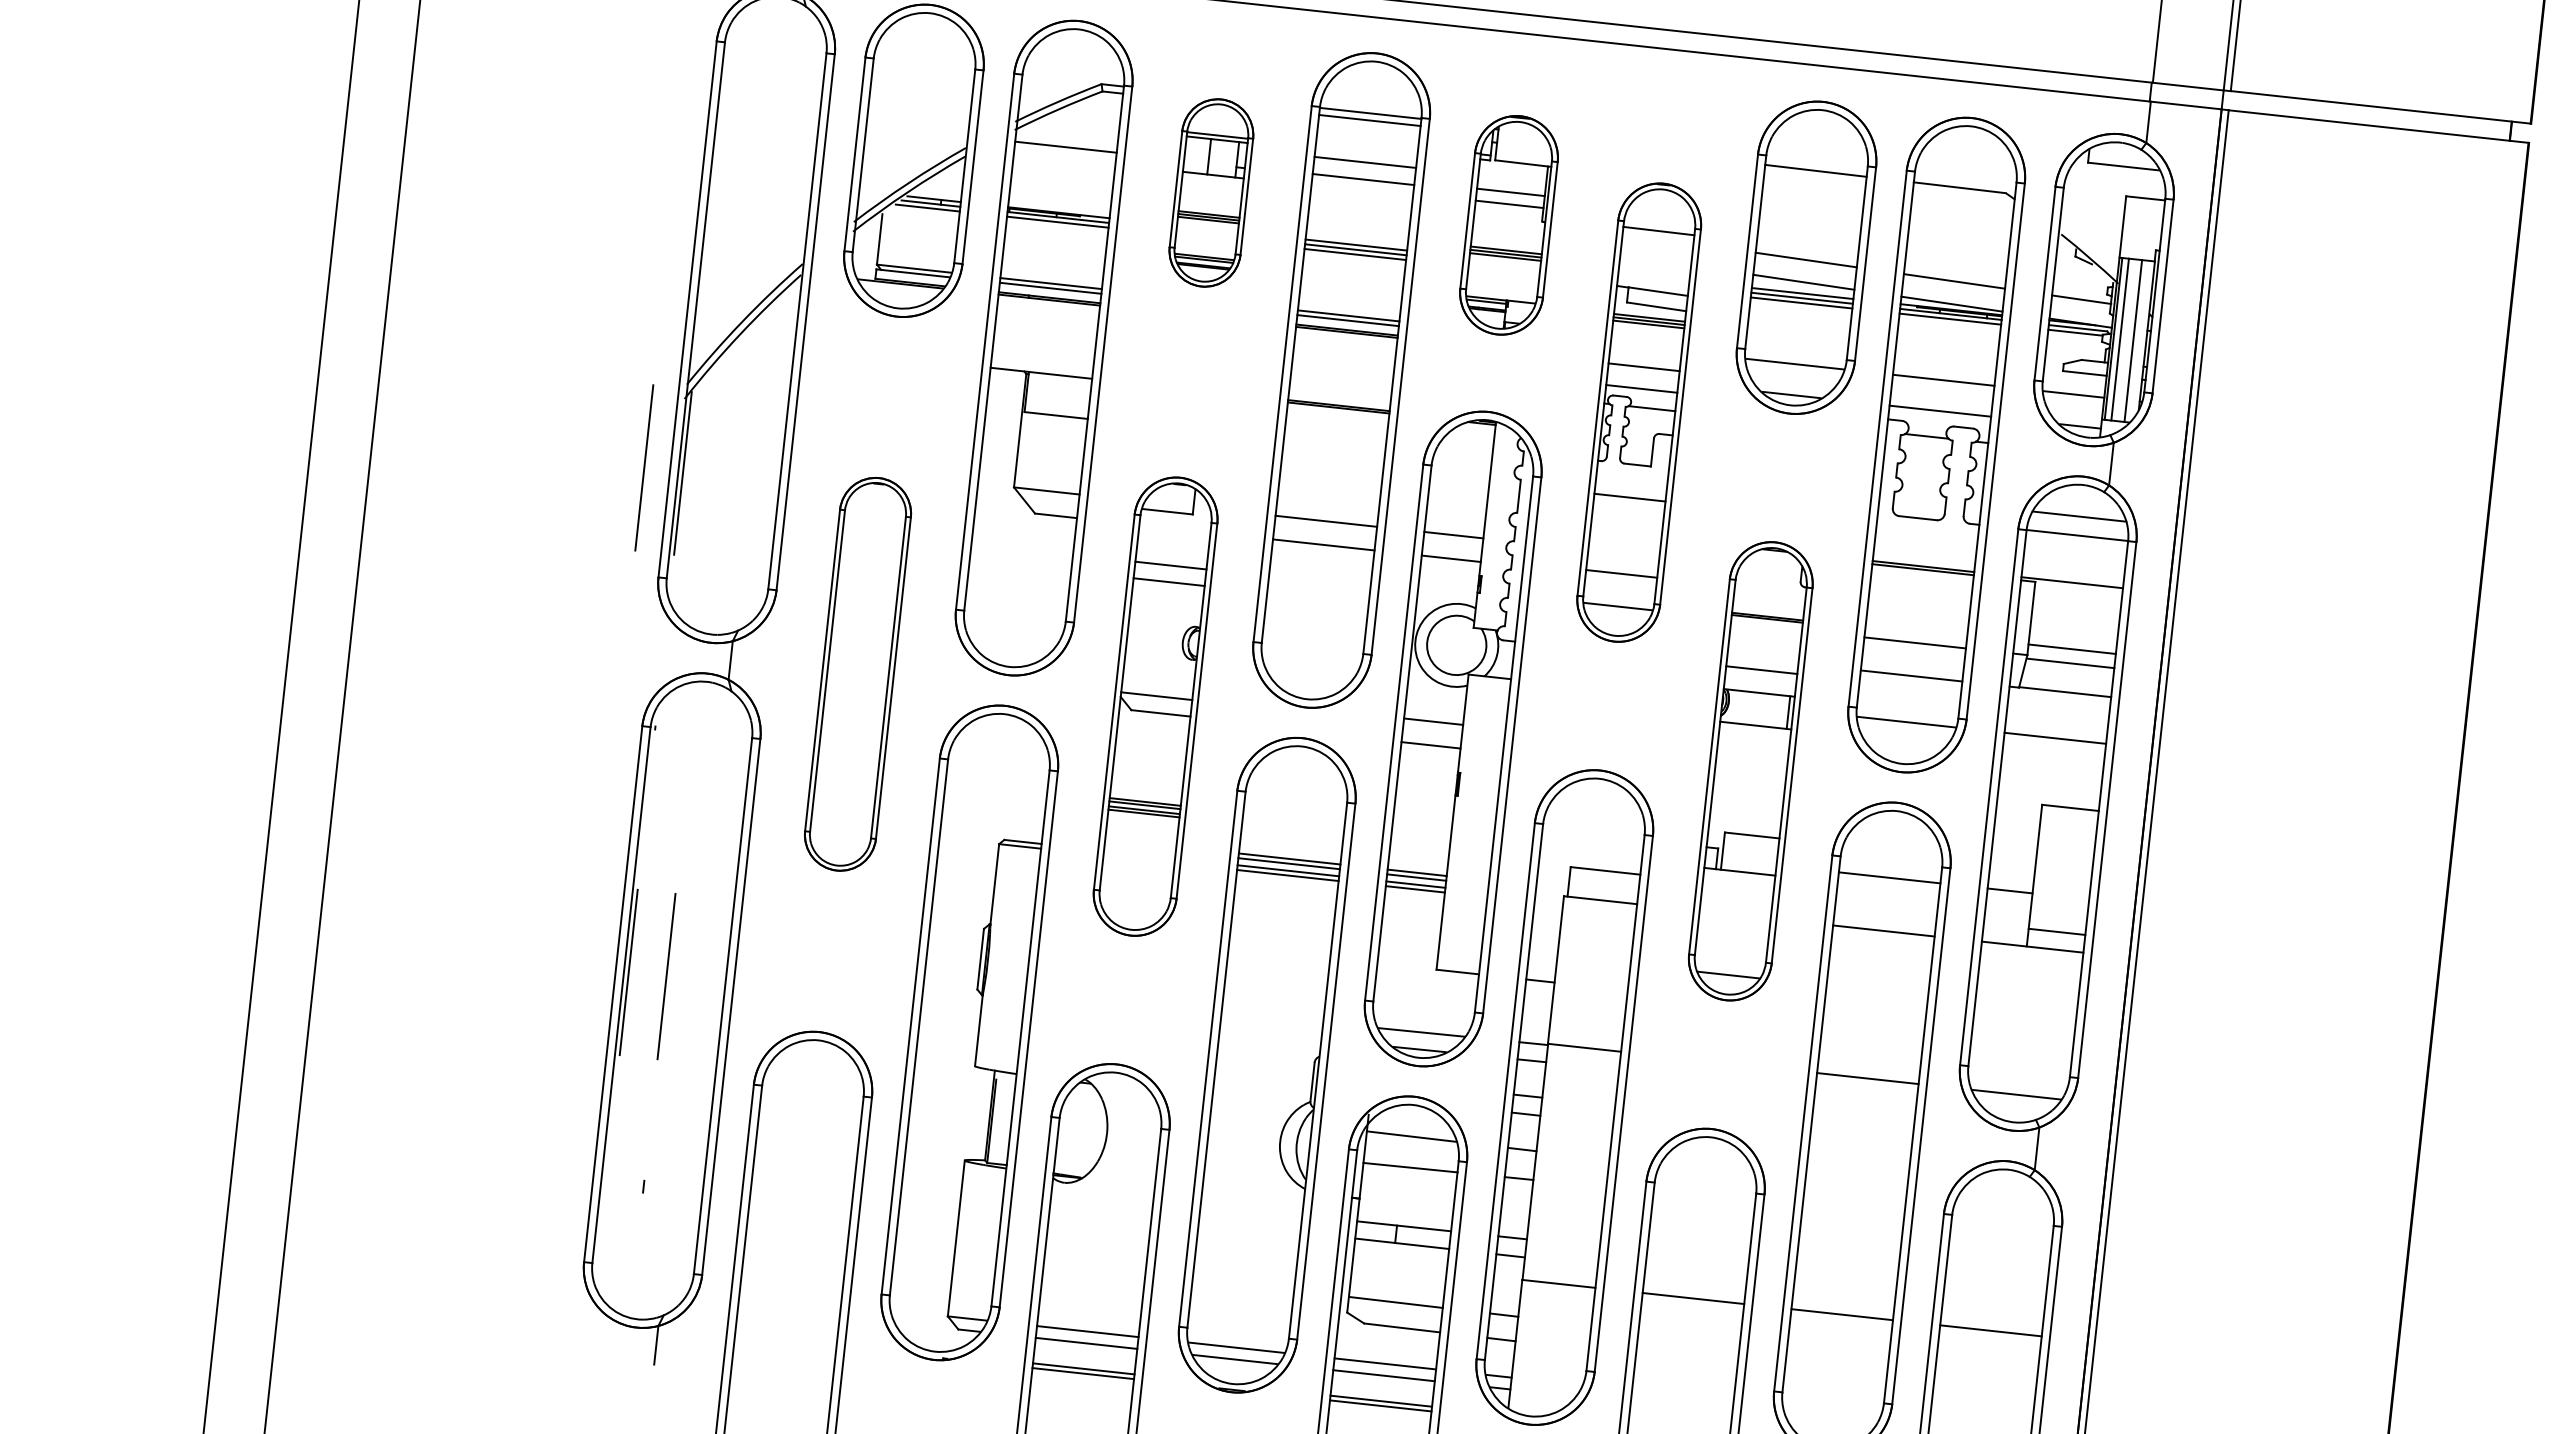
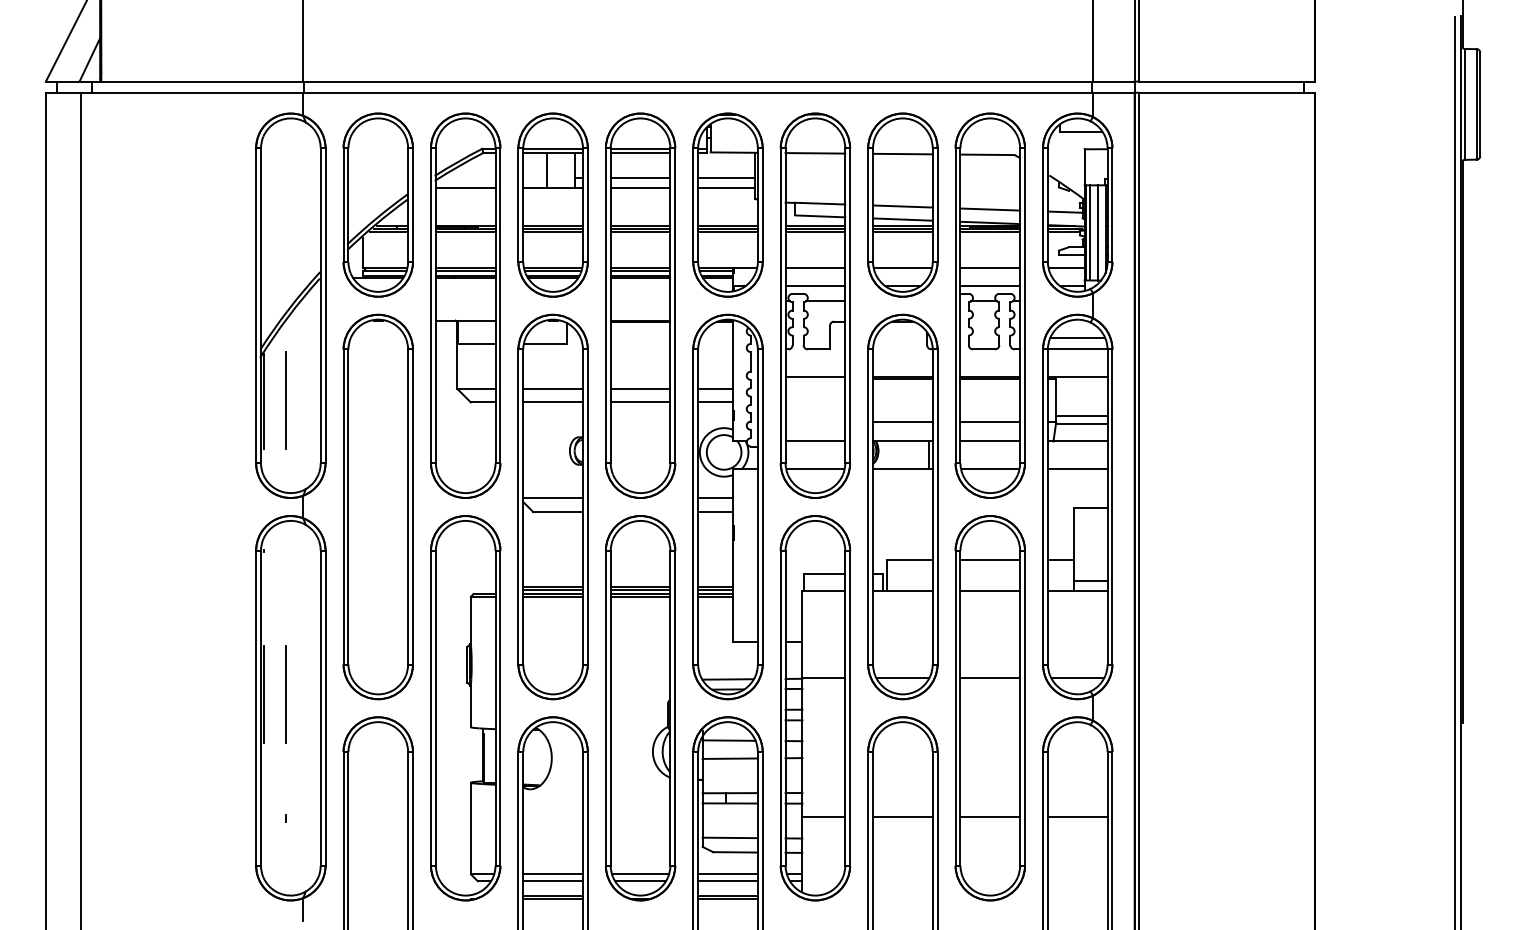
part: (1210, 191) -> (552, 204), size x1.67
part: (1508, 224) -> (727, 204), size x1.43
part: (1639, 412) -> (815, 305), size x1.43
line: (643, 467) -> (285, 400), moved
part: (856, 673) -> (377, 506), size x1.67
part: (1154, 705) -> (552, 506), size x1.43
part: (1750, 770) -> (902, 506), size x1.43

